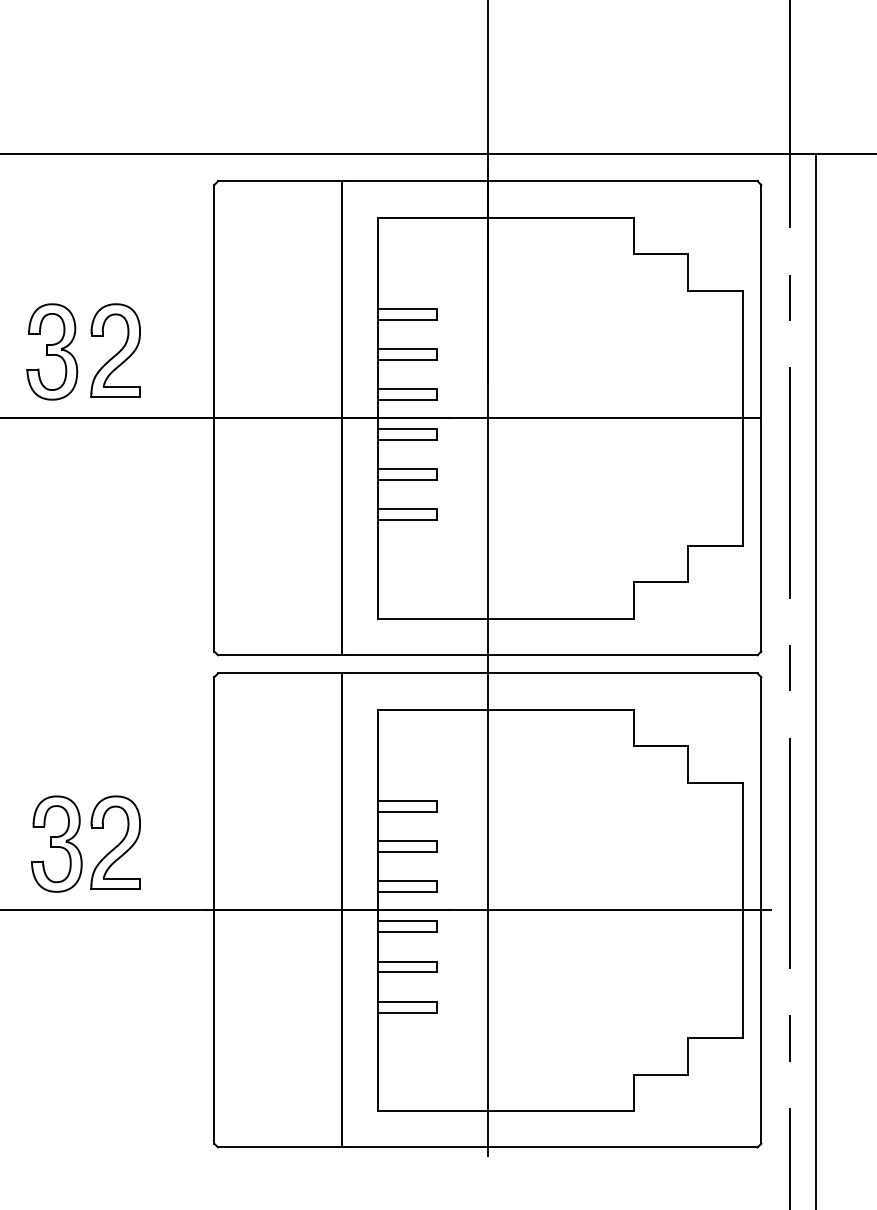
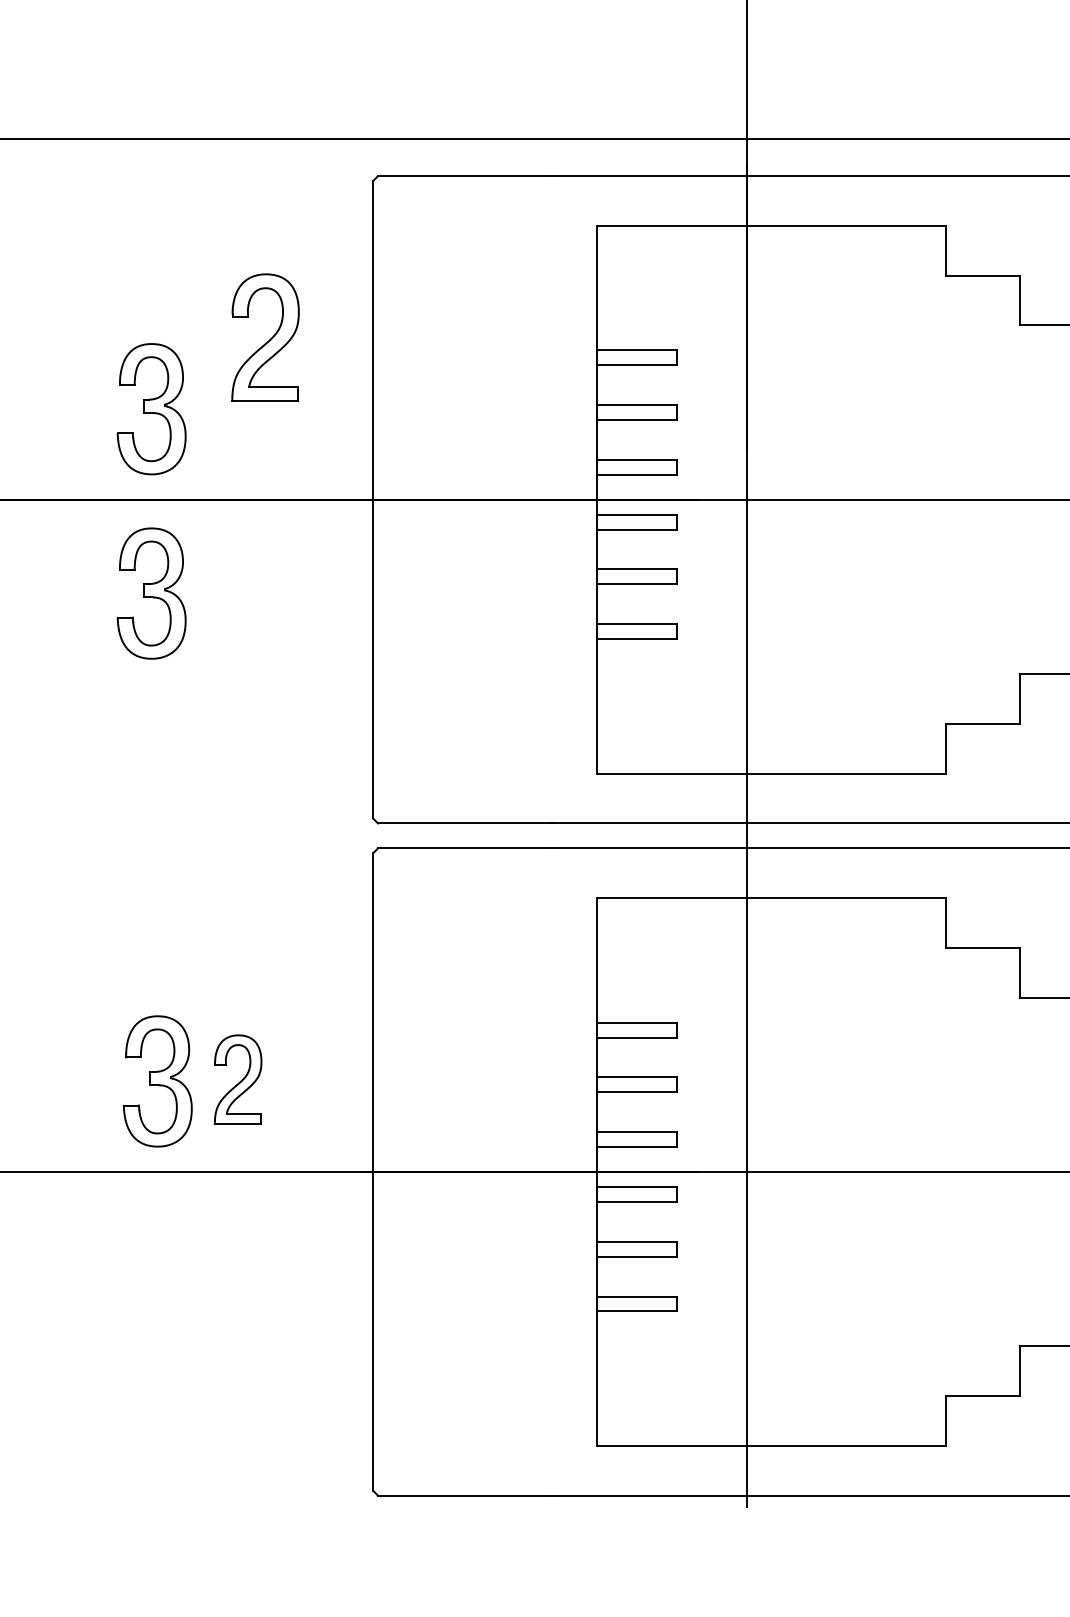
part: (115, 350) -> (265, 337), moved
line: (342, 418) -> (548, 500), removed
part: (52, 486) -> (151, 592), added
part: (115, 842) -> (237, 1079), size x0.7
line: (342, 910) -> (548, 1172), removed

